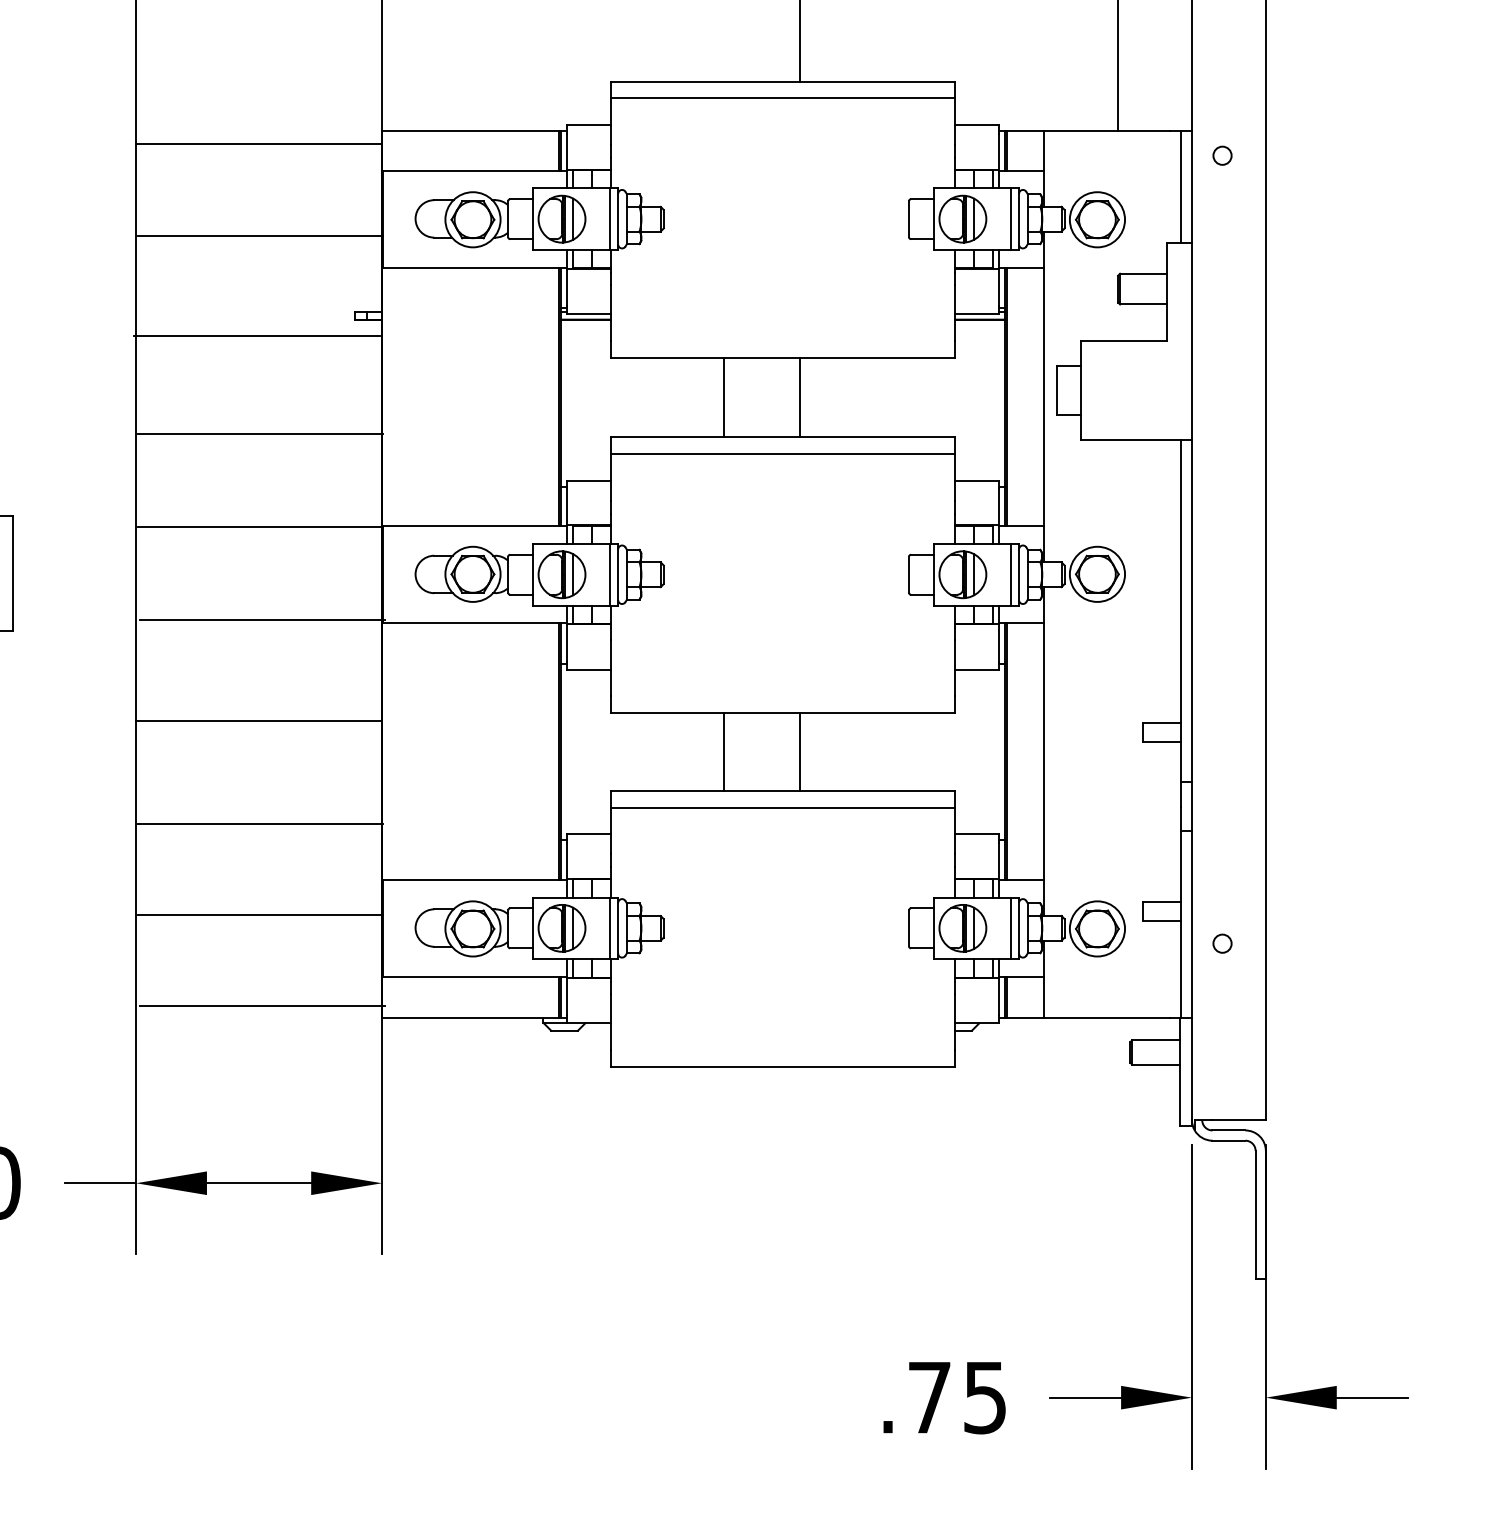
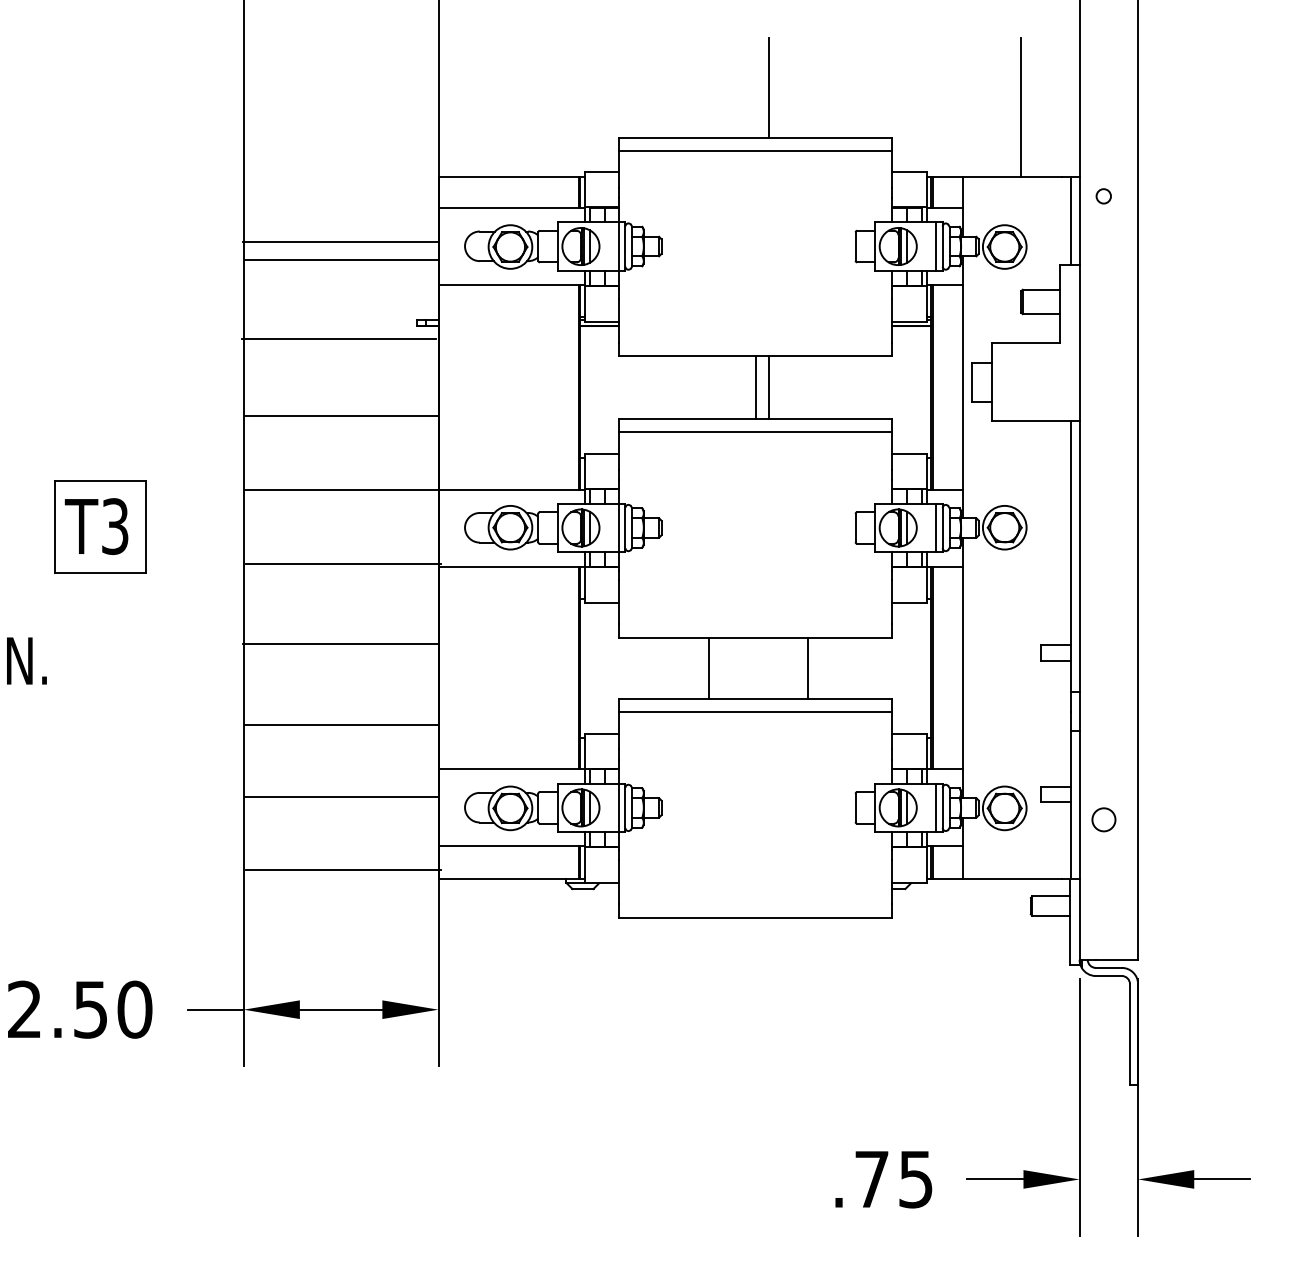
line: (258, 144) -> (340, 242), moved
line: (723, 397) -> (755, 387), moved
line: (798, 752) -> (807, 668), moved
circle: (1222, 944) -> (1103, 820), size x1.6

